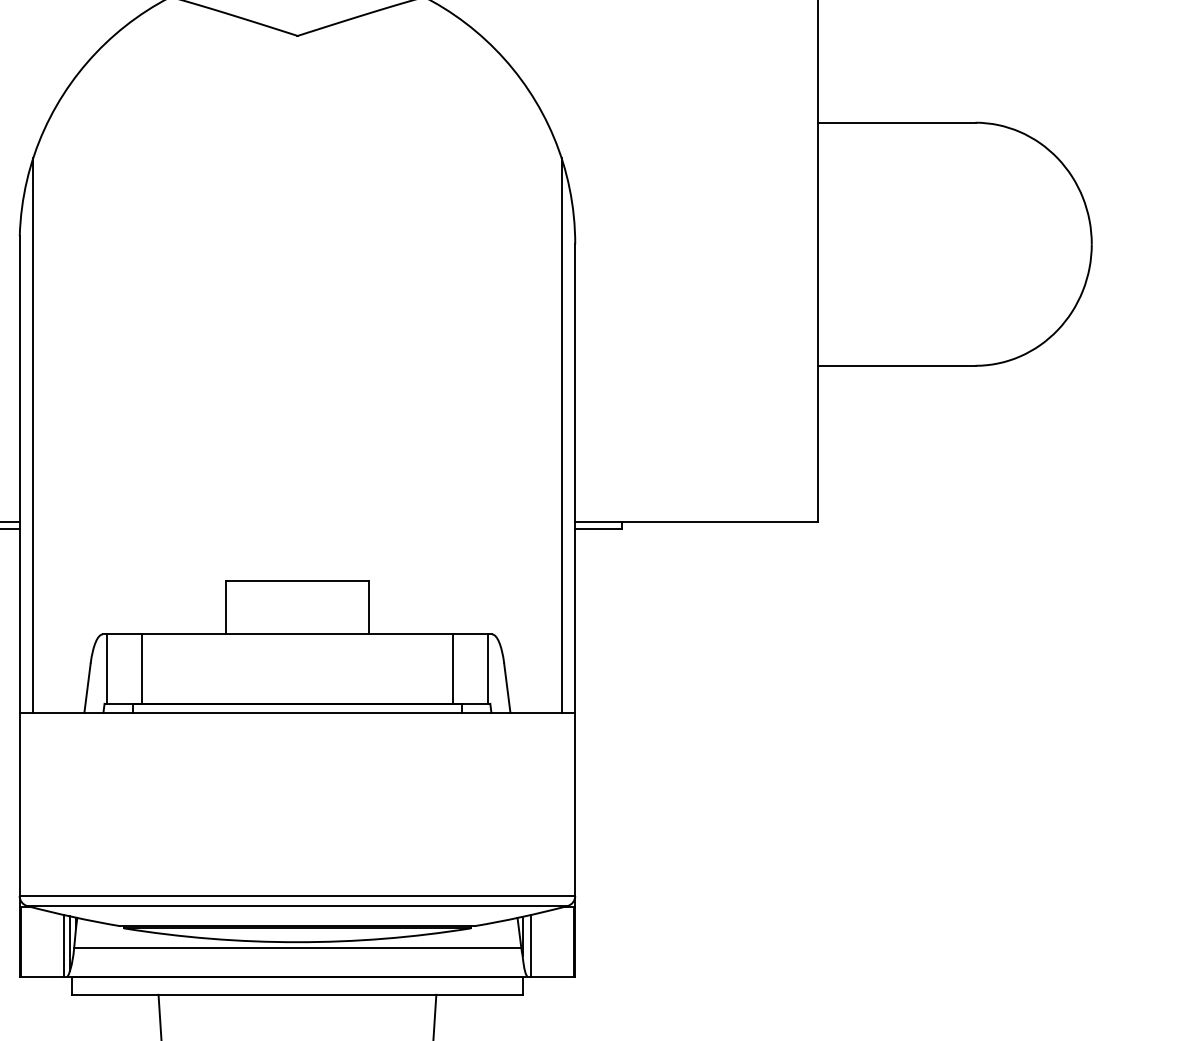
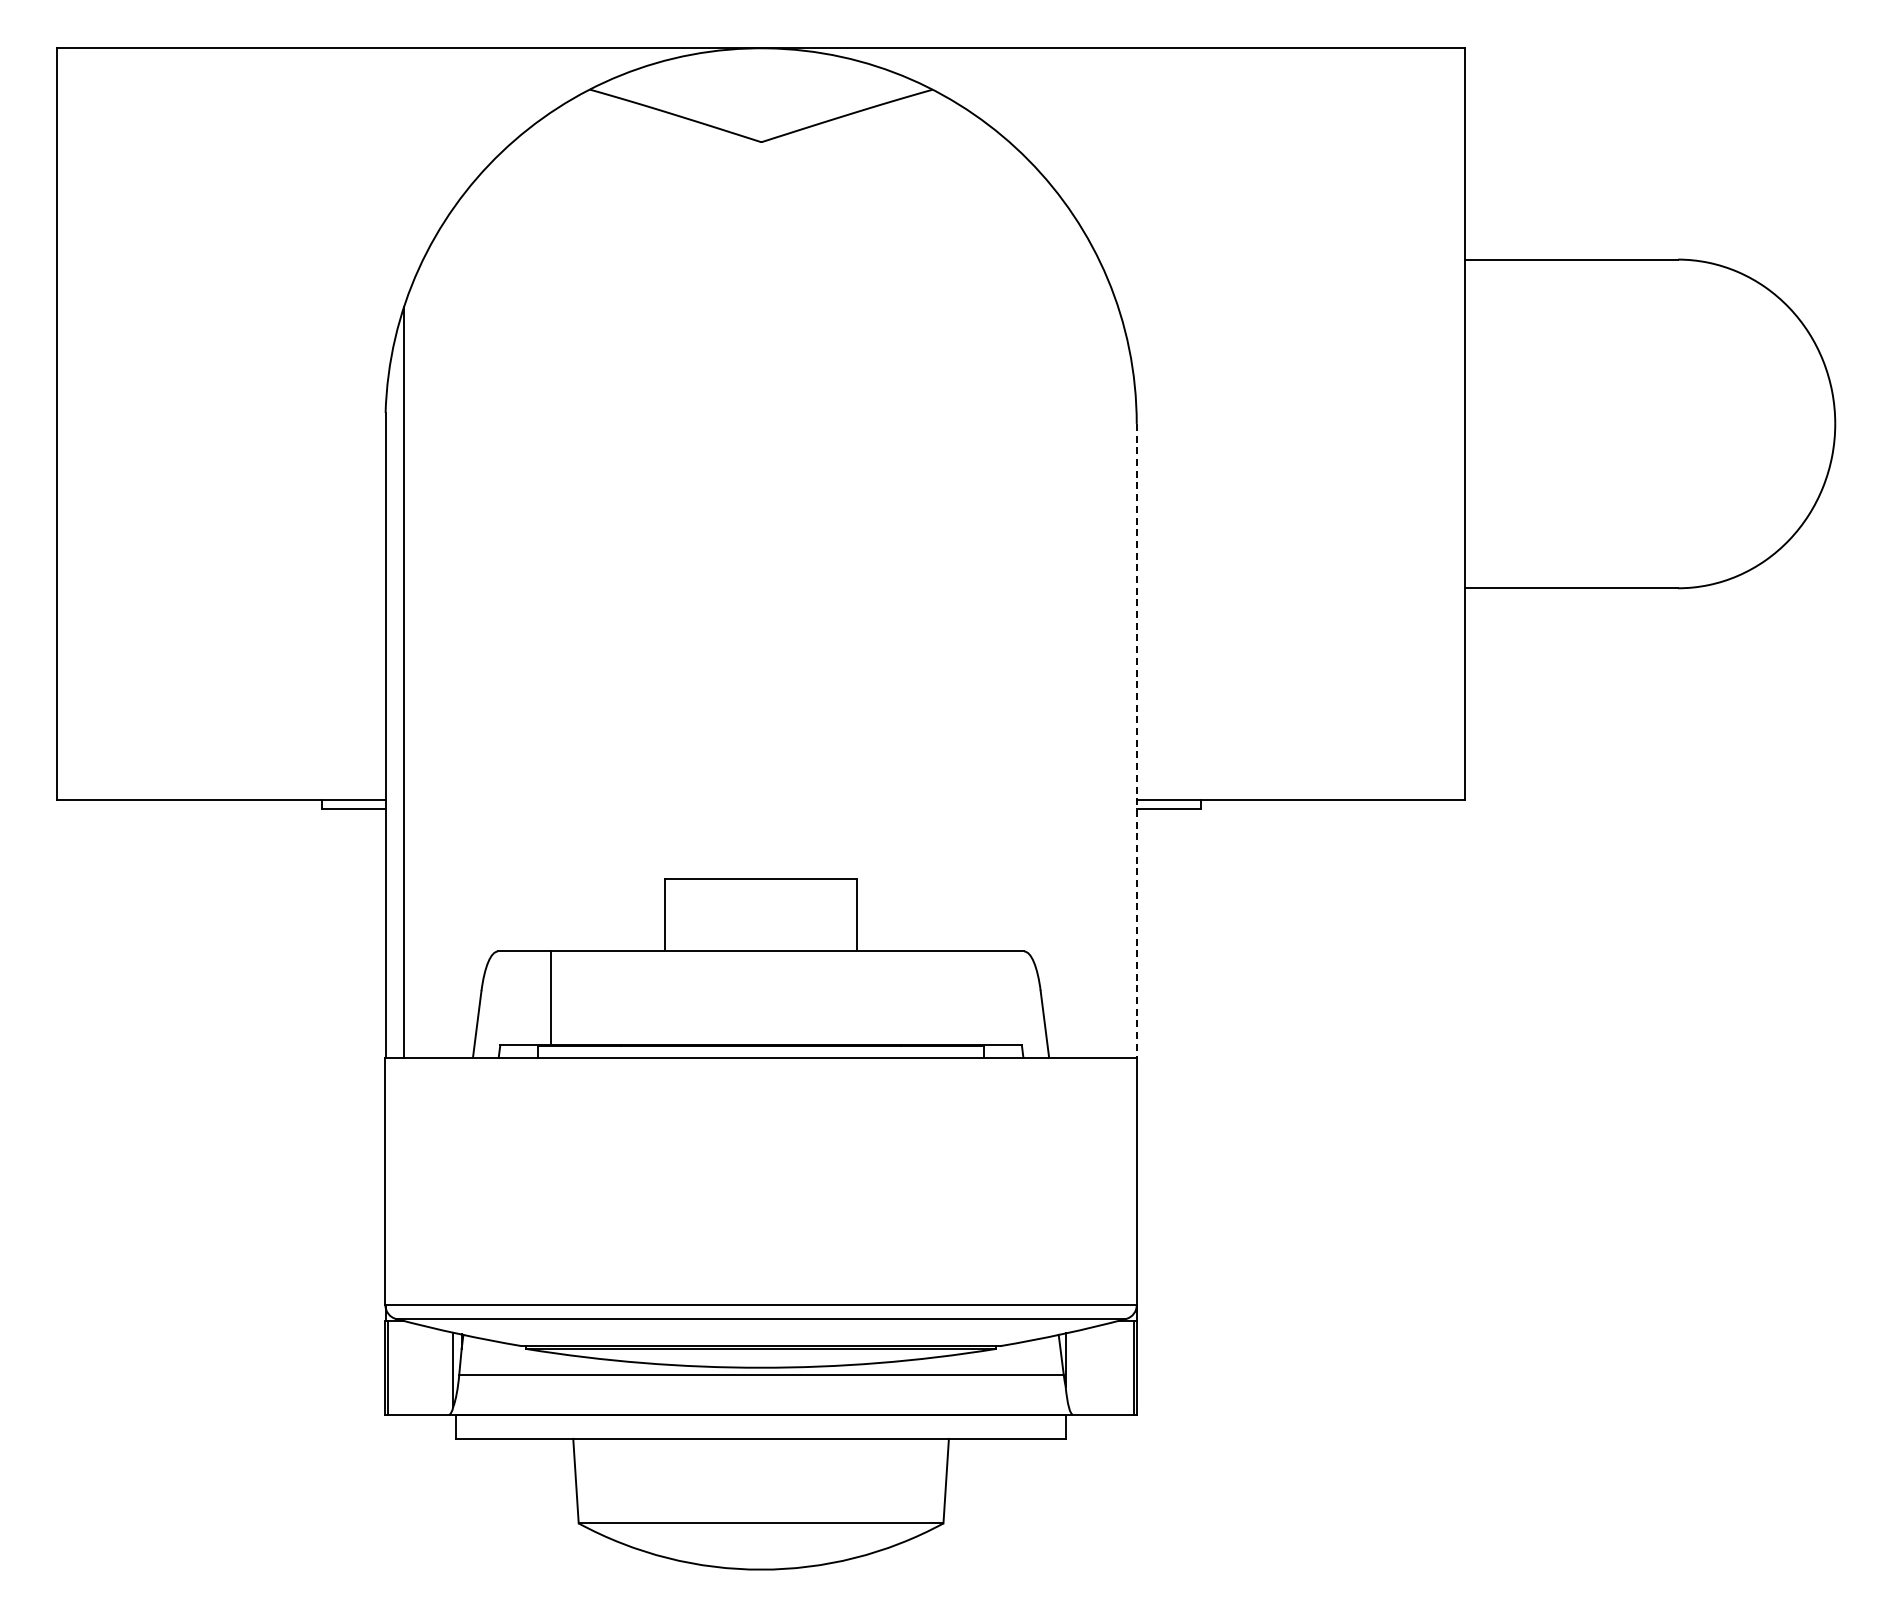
line: (561, 435) -> (1118, 682), removed
line: (575, 478) -> (1136, 740), solid -> dashed
line: (106, 669) -> (503, 998), removed
line: (453, 669) -> (971, 998), removed
line: (488, 669) -> (1019, 998), removed
line: (64, 945) -> (445, 1372), removed
line: (530, 945) -> (1076, 1372), removed

